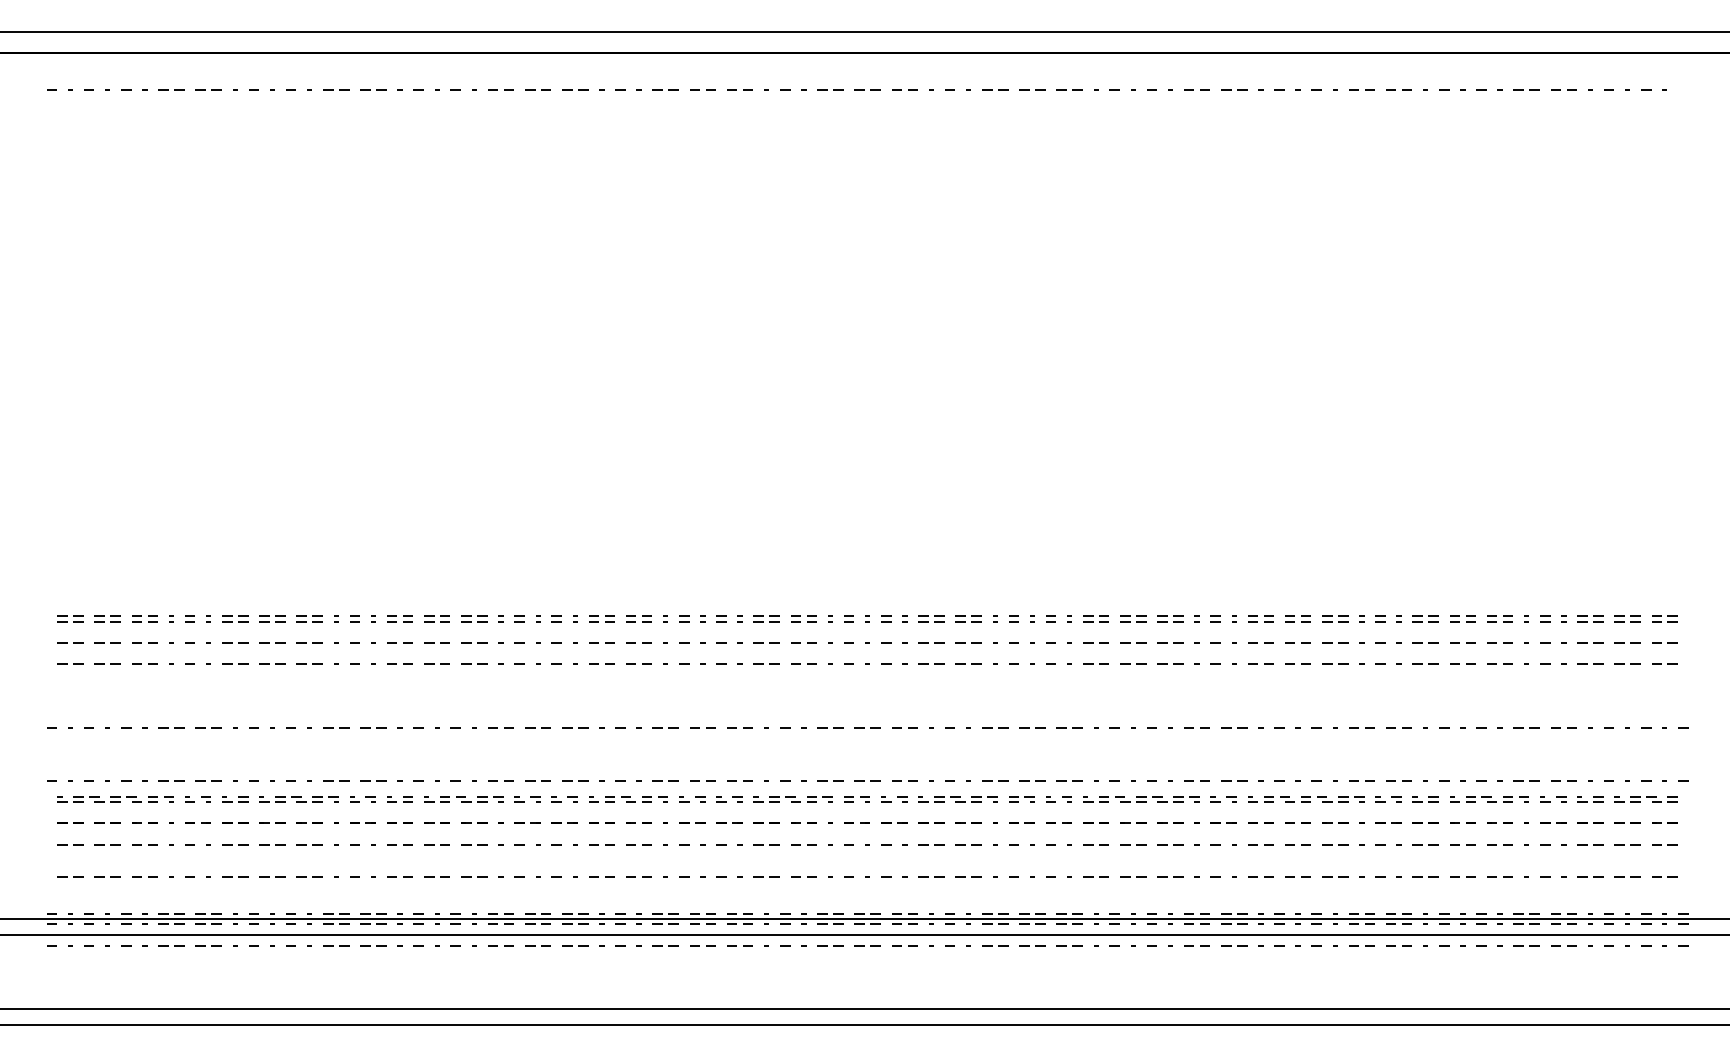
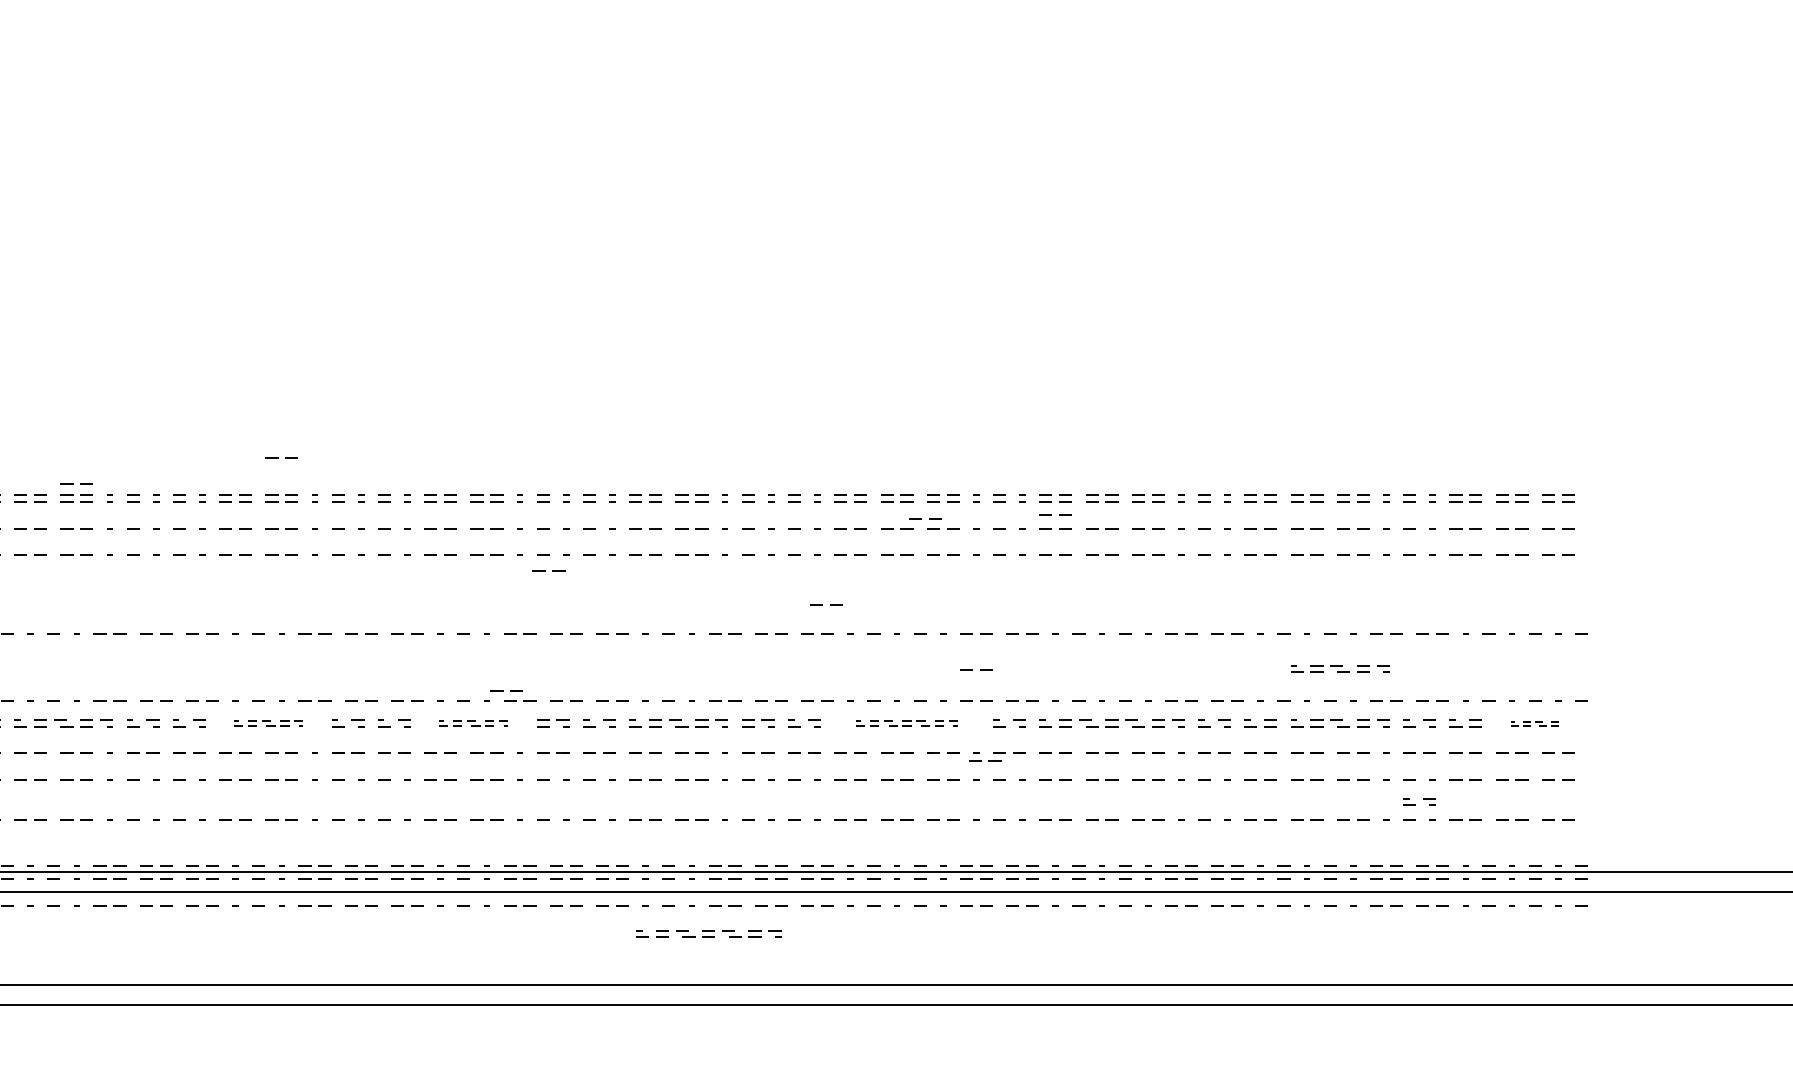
line: (635, 585) -> (277, 457), added
line: (471, 606) -> (73, 483), added
line: (1257, 631) -> (1051, 514), added
line: (1153, 634) -> (922, 518), added
line: (850, 676) -> (545, 570), added
line: (1073, 703) -> (822, 604), added
part: (1489, 755) -> (1340, 668), added
line: (1193, 756) -> (971, 670), added
line: (816, 772) -> (502, 690), added
part: (628, 799) -> (268, 723), size x0.7
part: (792, 799) -> (472, 723), size x0.7
part: (1141, 799) -> (907, 723), size x0.7
part: (1645, 799) -> (1534, 723), size x0.6
line: (1200, 829) -> (980, 760), added
part: (1553, 862) -> (1419, 802), added
part: (982, 968) -> (709, 933), added

